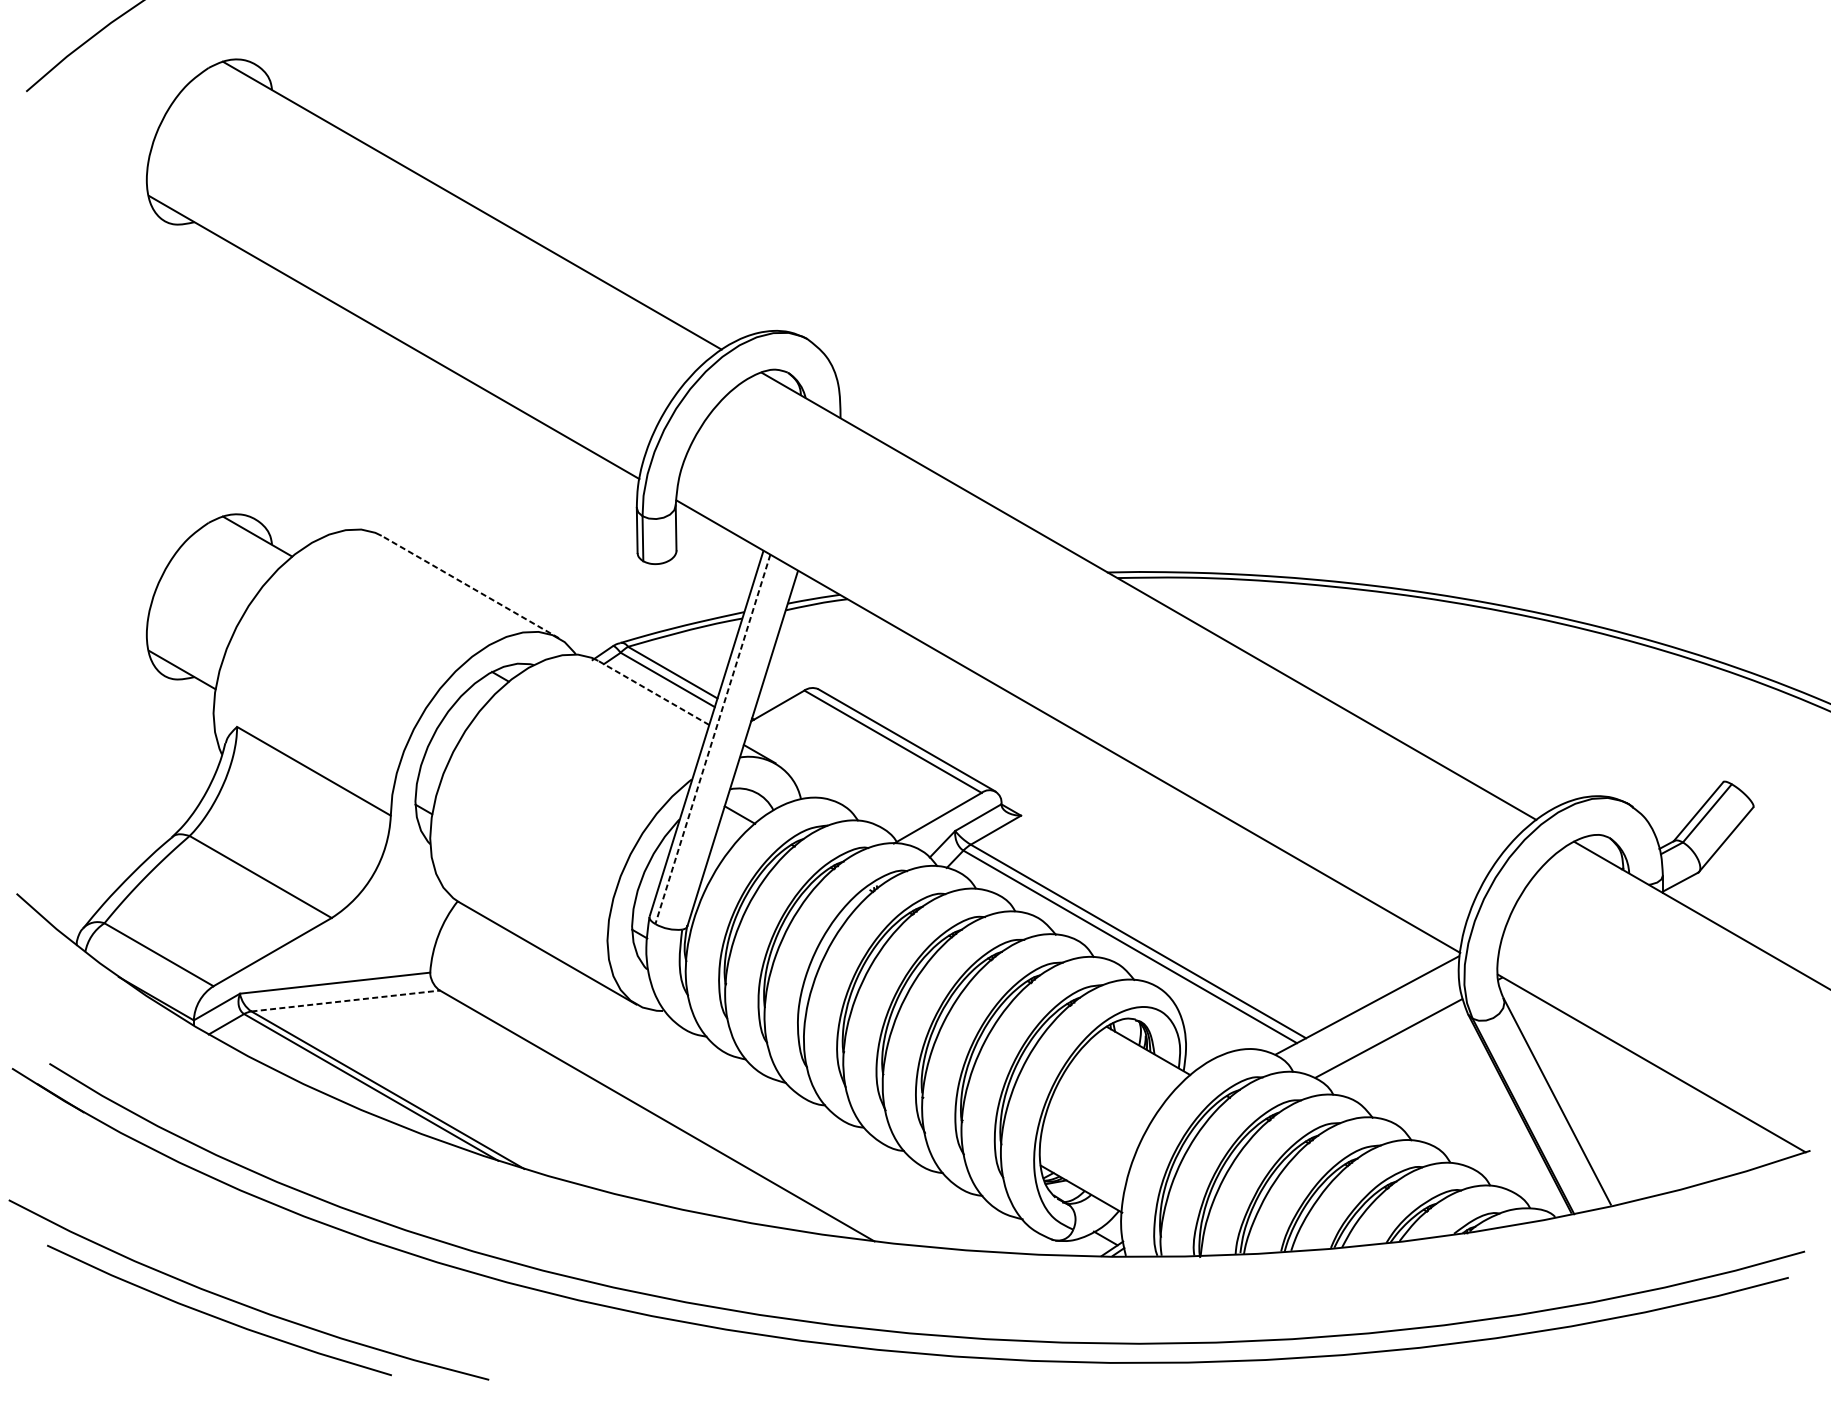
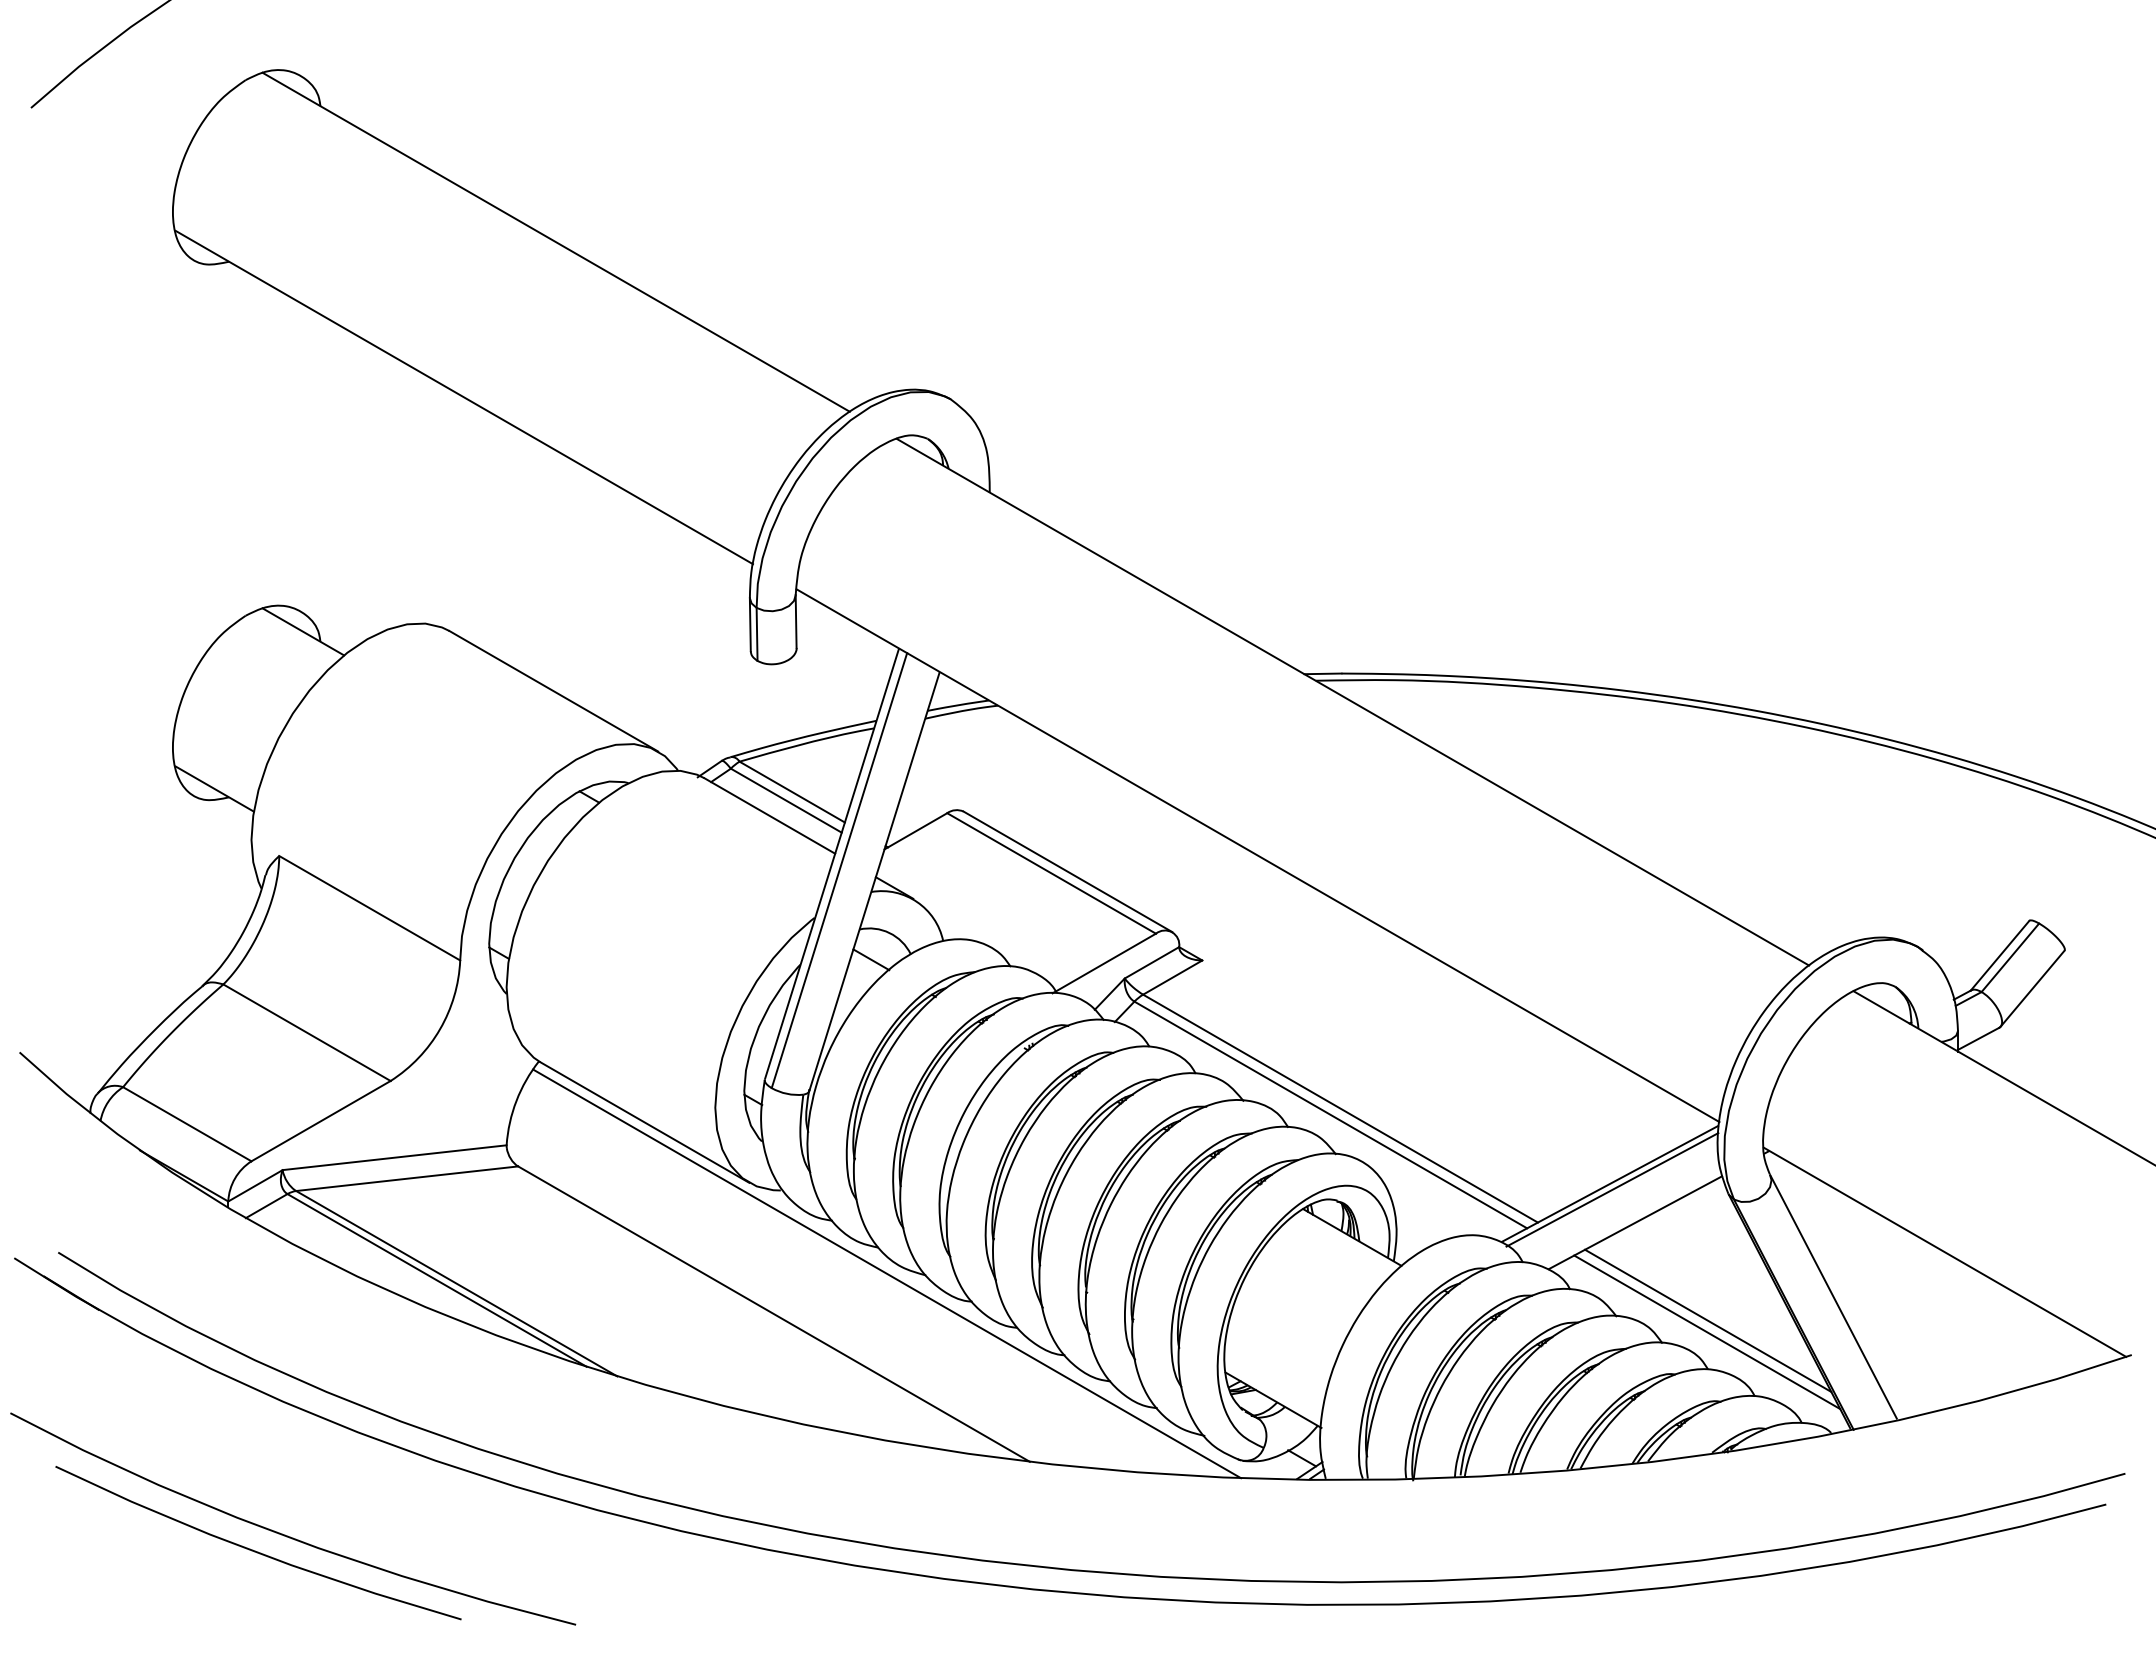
line: (470, 587) -> (553, 691), dashed -> solid
line: (653, 692) -> (769, 815), dashed -> solid
line: (712, 739) -> (839, 870), dashed -> solid
line: (346, 1000) -> (407, 1178), dashed -> solid
line: (1369, 1010) -> (1612, 1189), added
line: (753, 1081) -> (887, 1273), added
line: (1450, 1121) -> (1708, 1320), added
line: (1450, 1131) -> (1707, 1332), added

